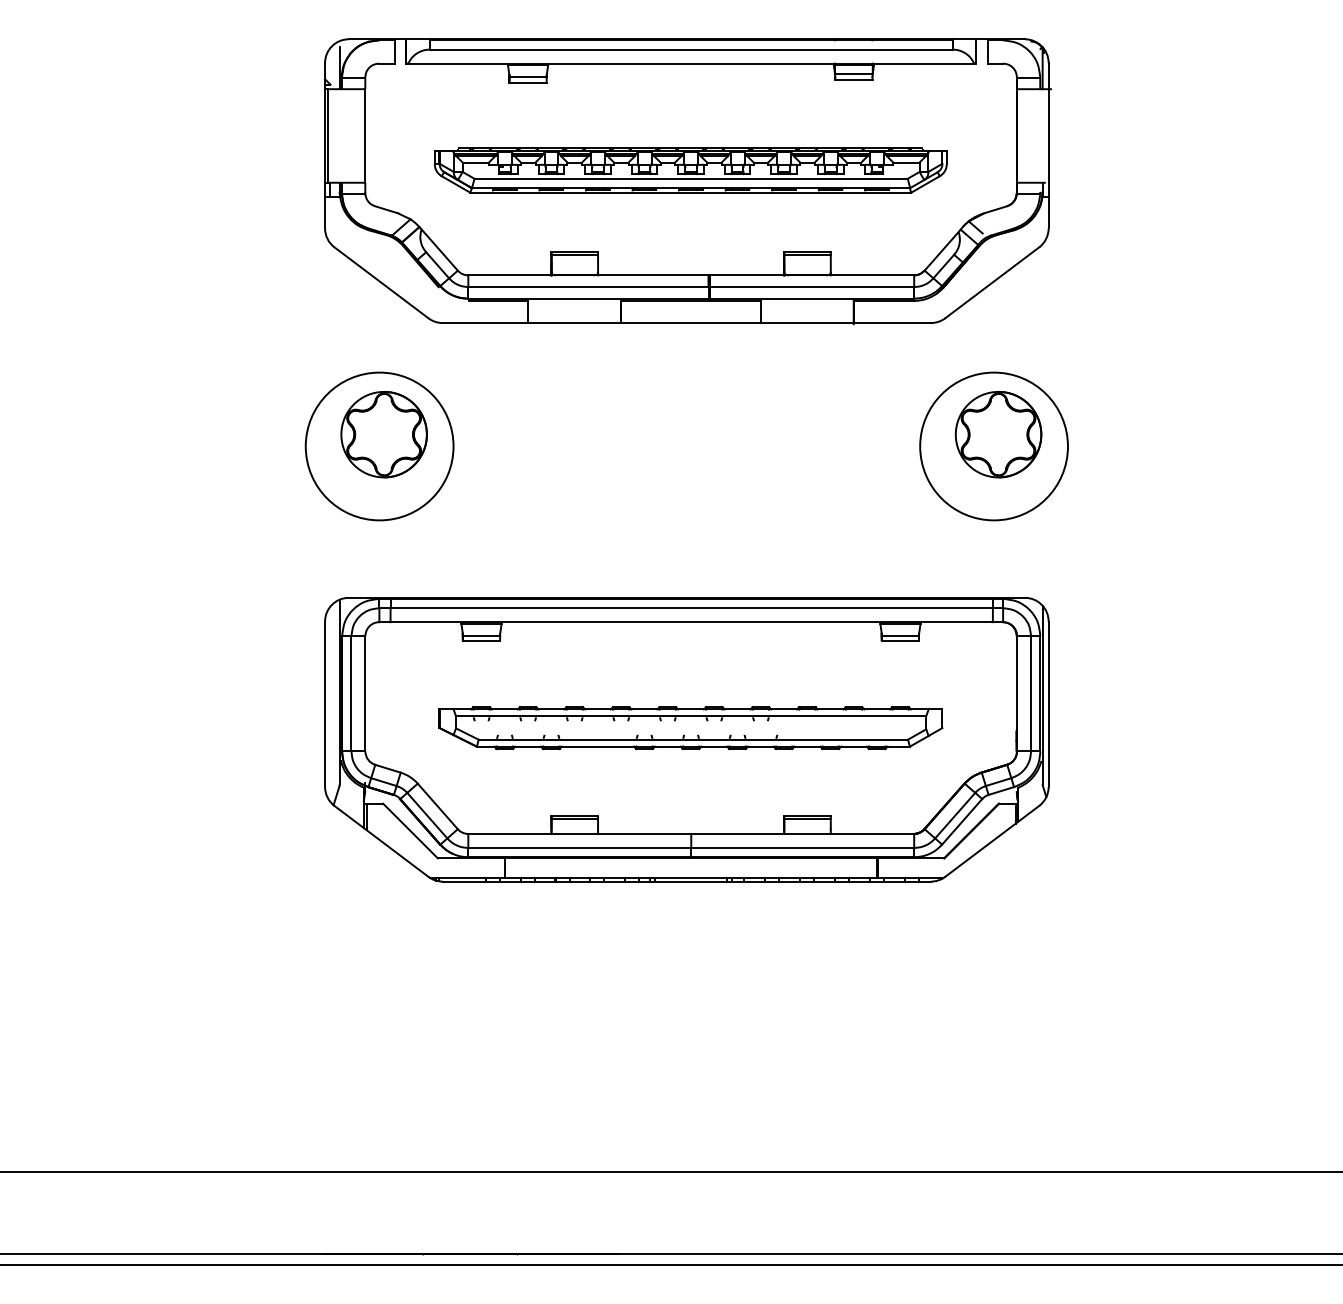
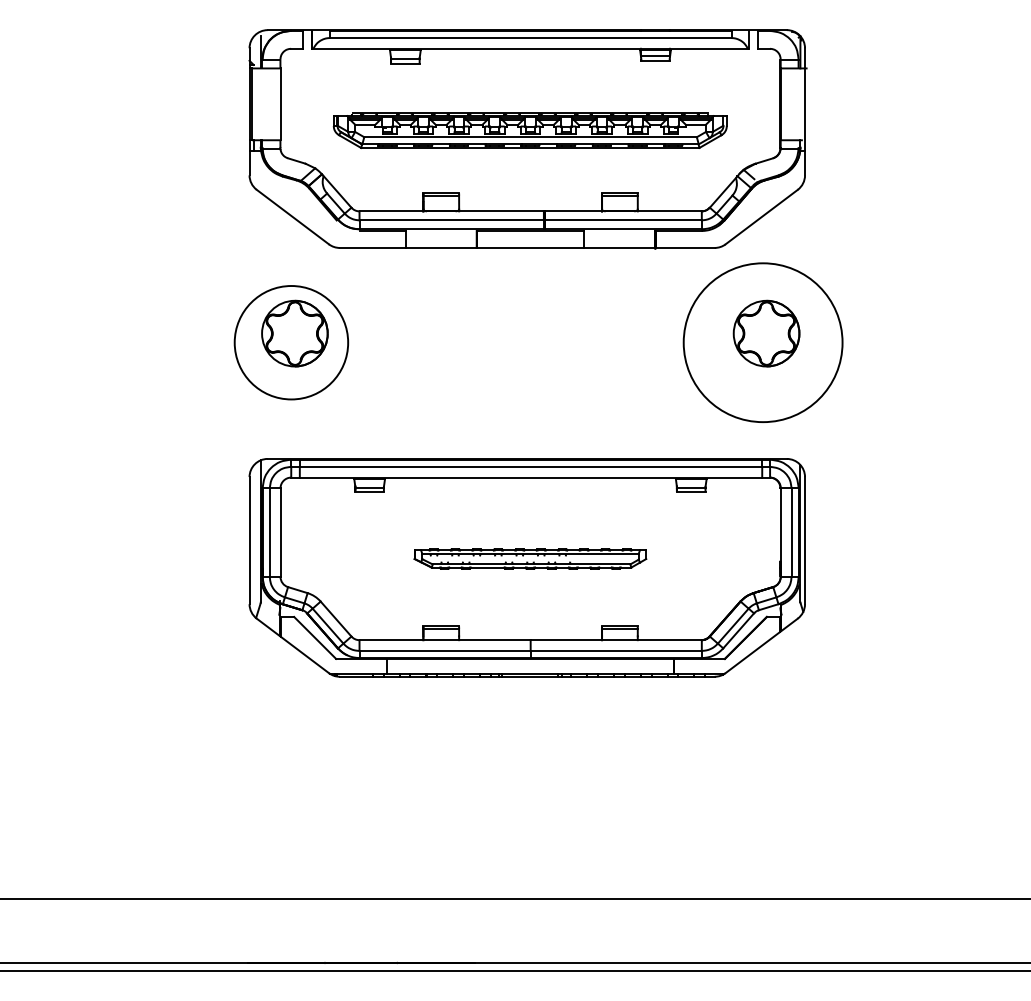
circle: (993, 446) -> (762, 342), size x1.4
part: (690, 728) -> (530, 559), size x0.6

